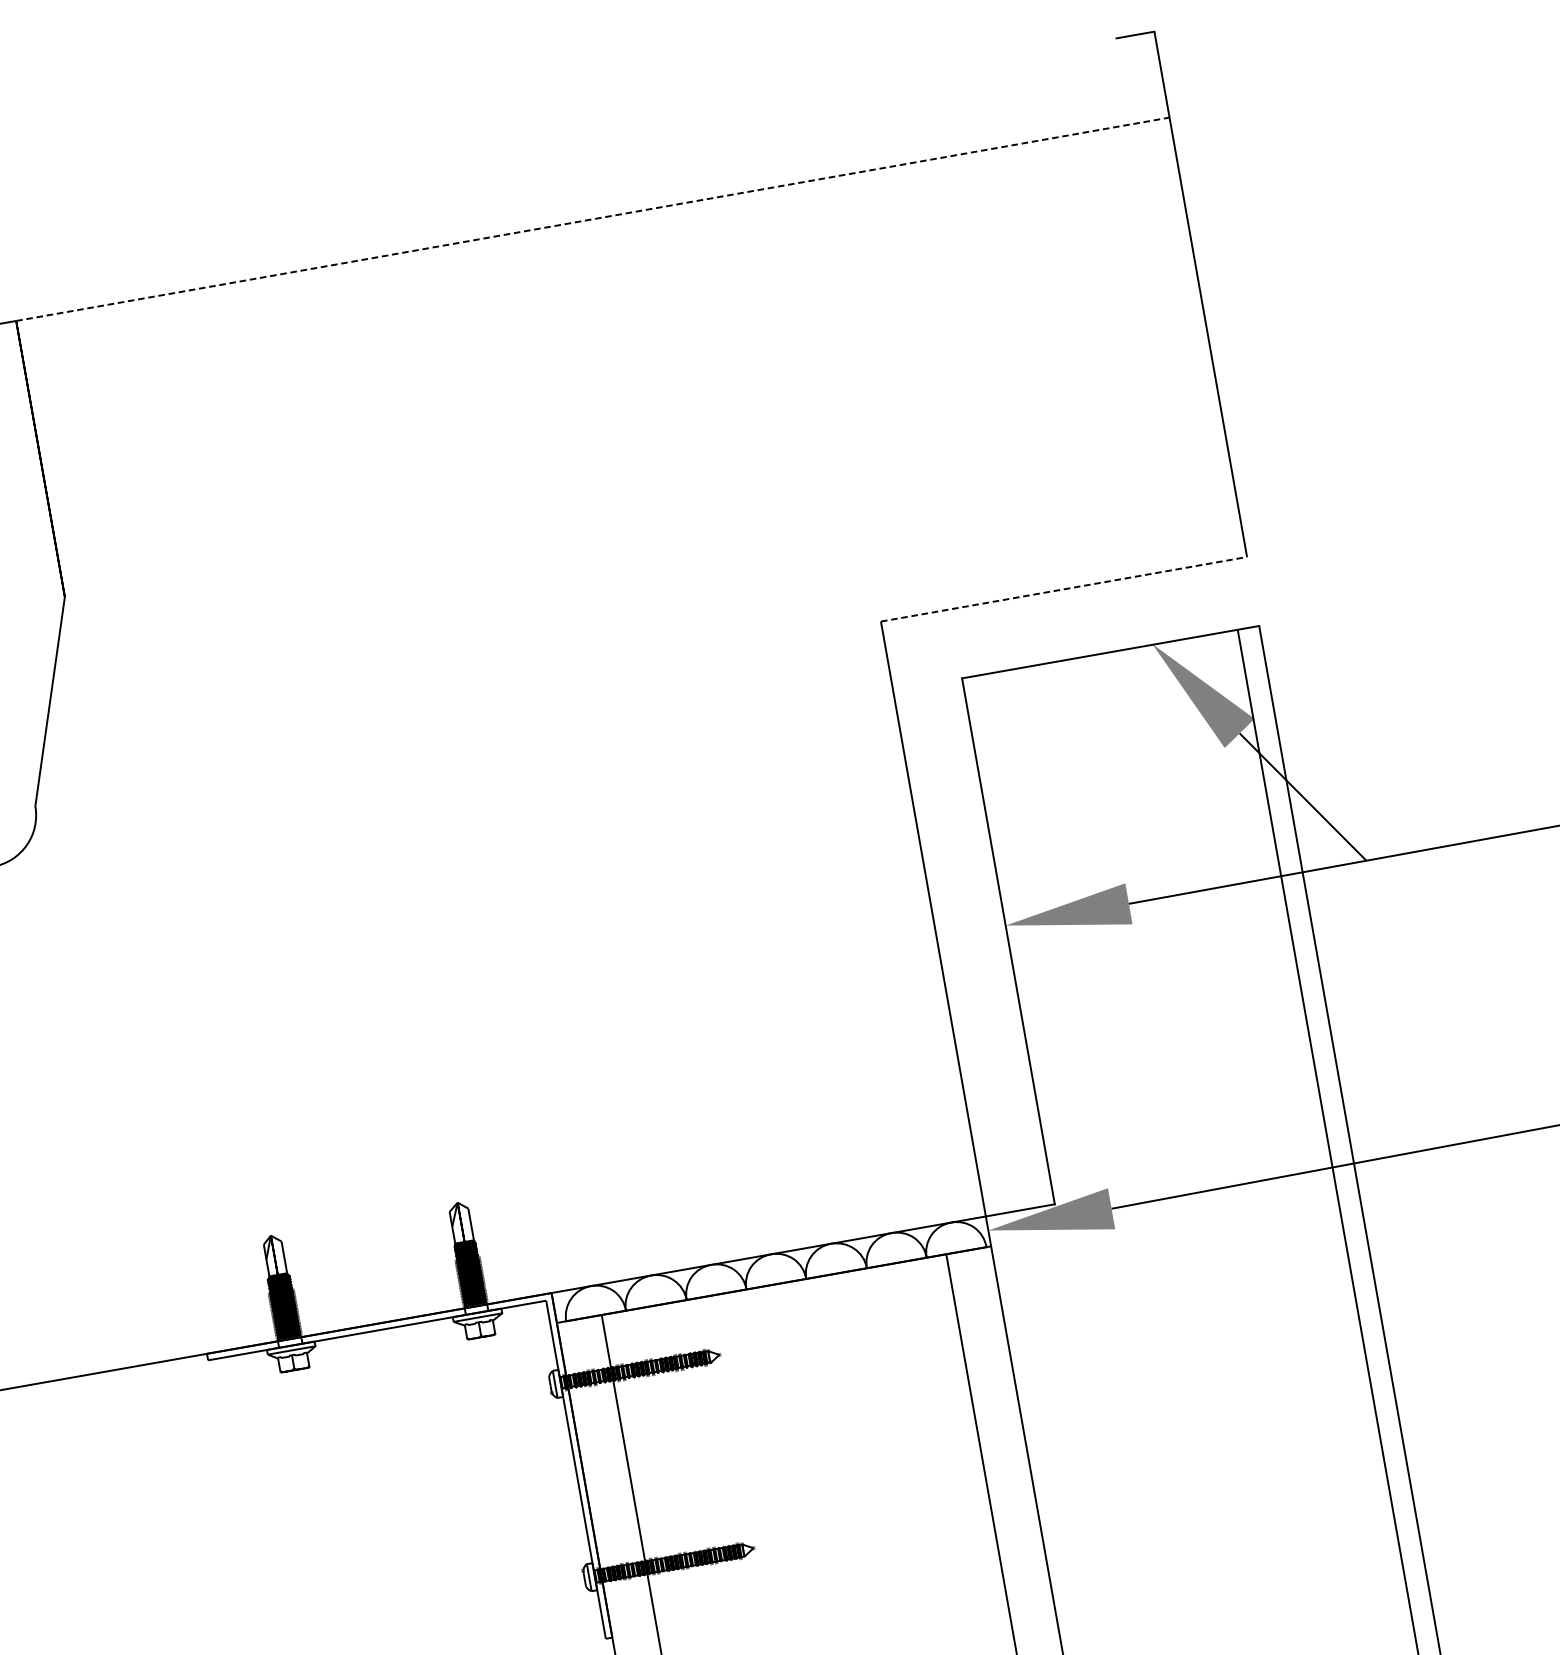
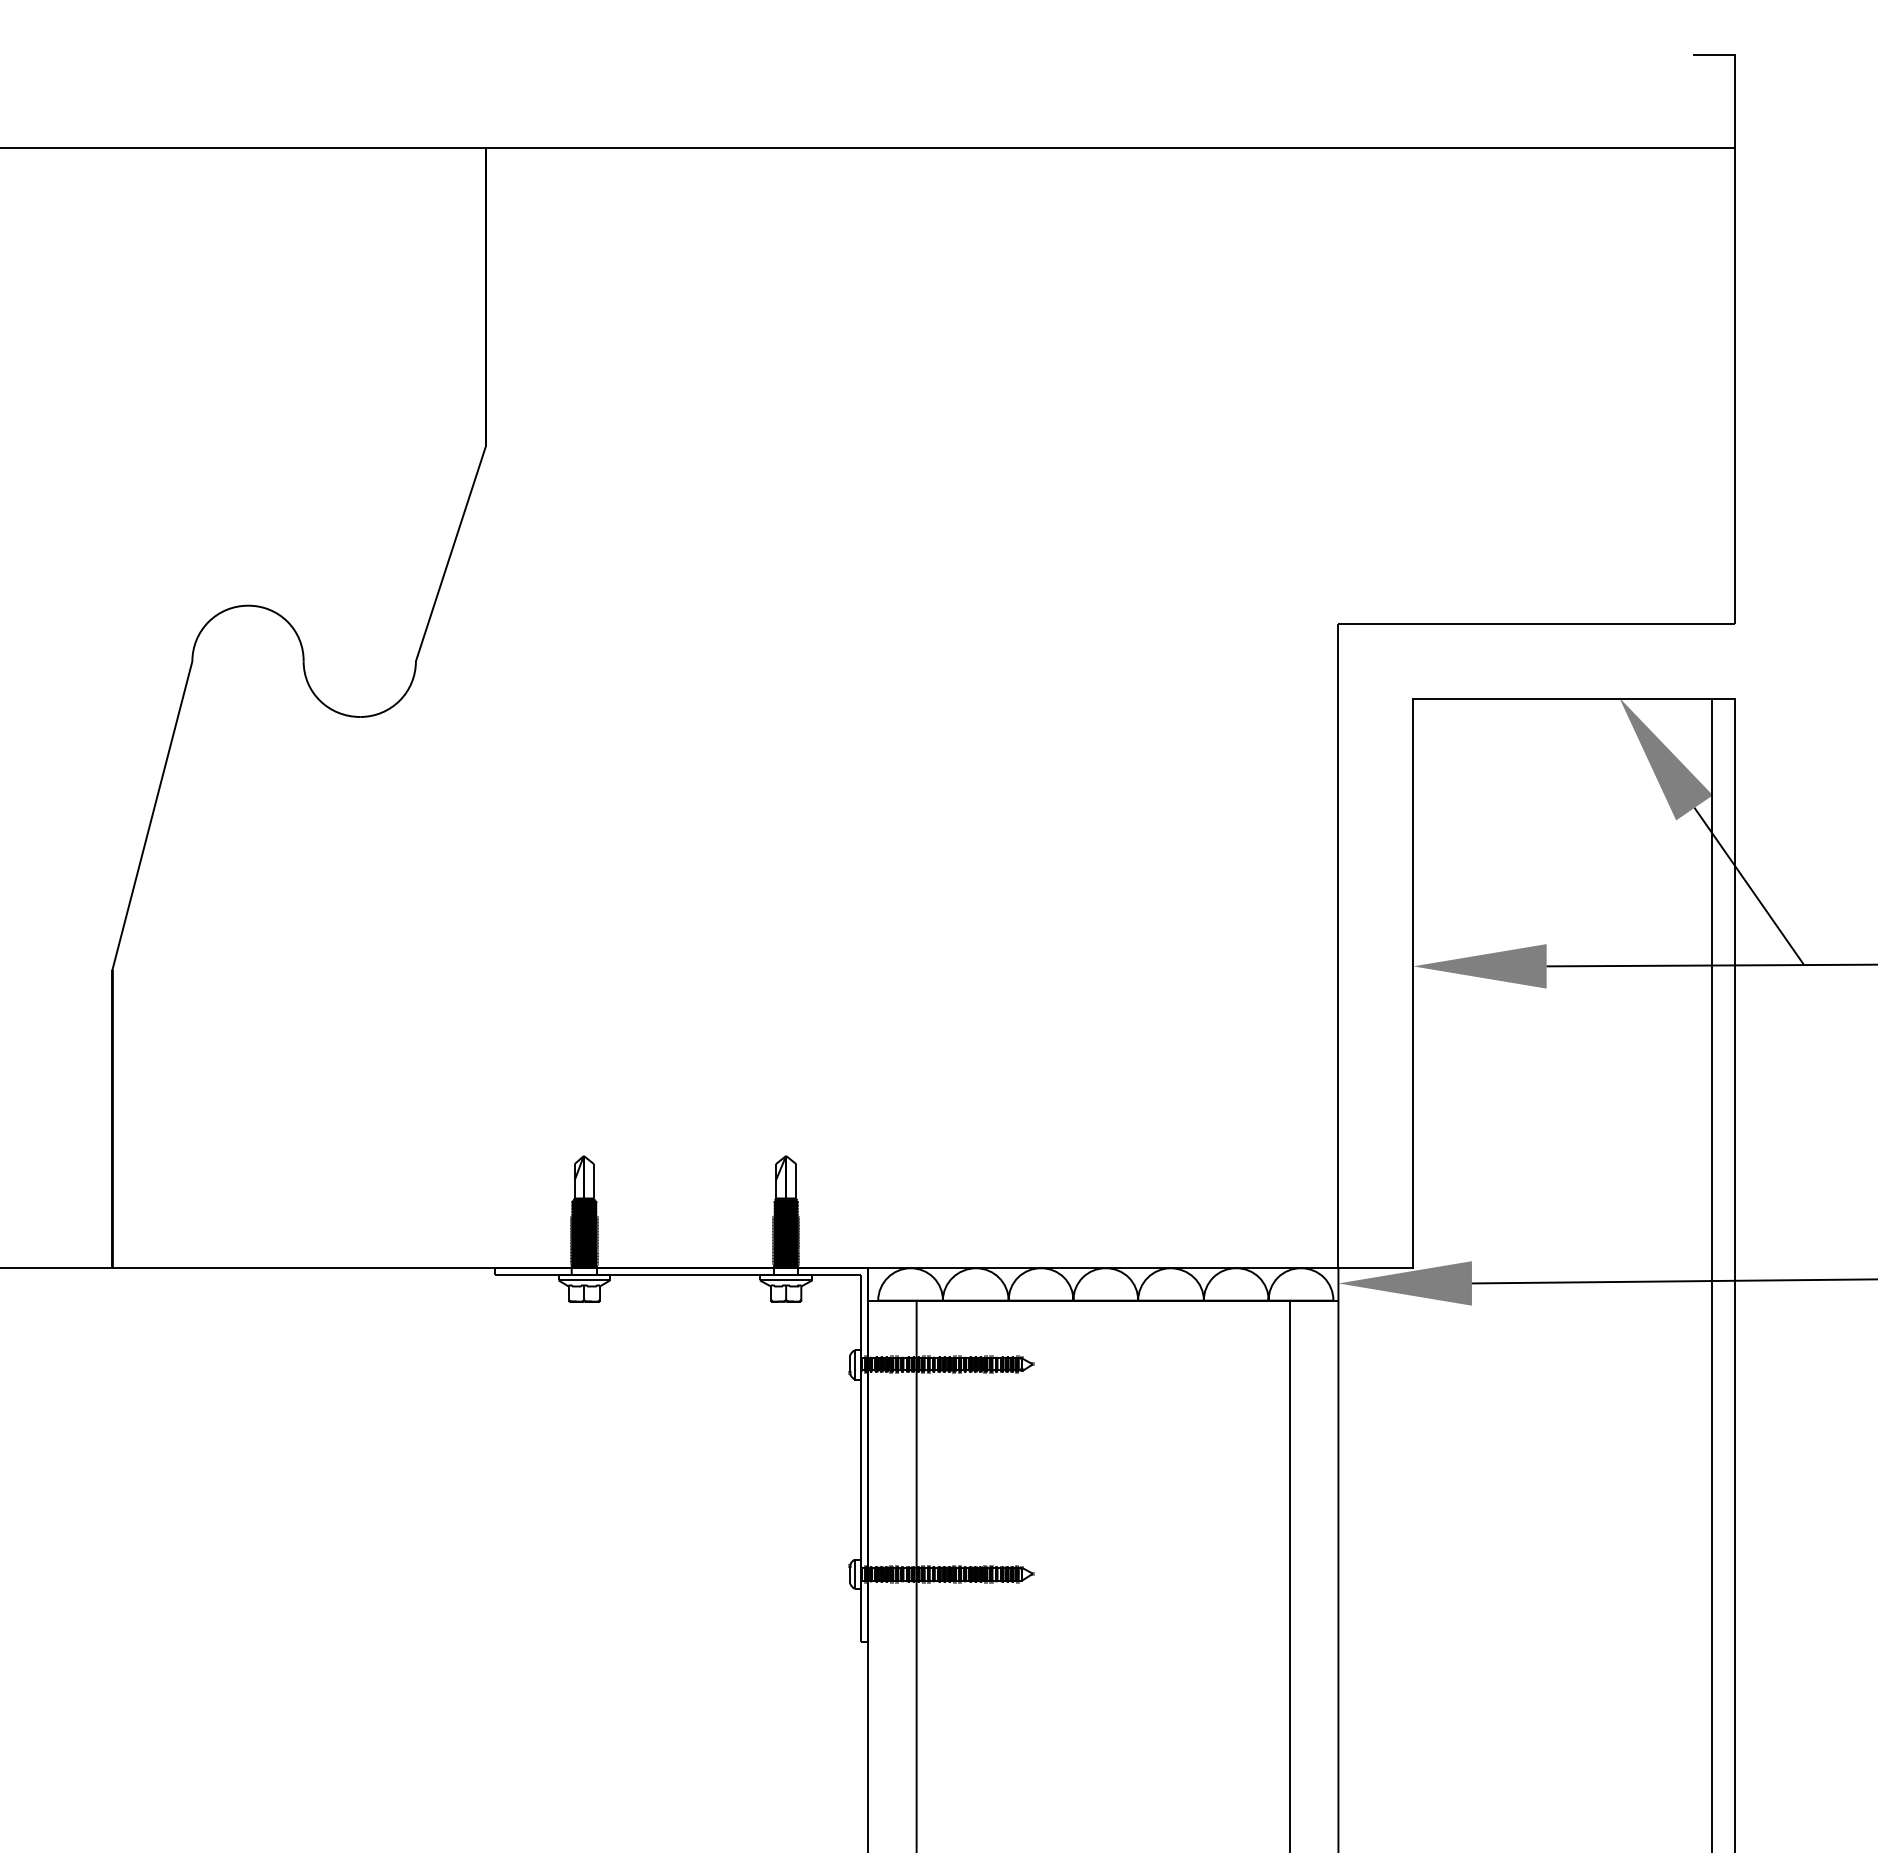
line: (592, 218) -> (1110, 147), dashed -> solid
line: (1064, 588) -> (1537, 623), dashed -> solid

